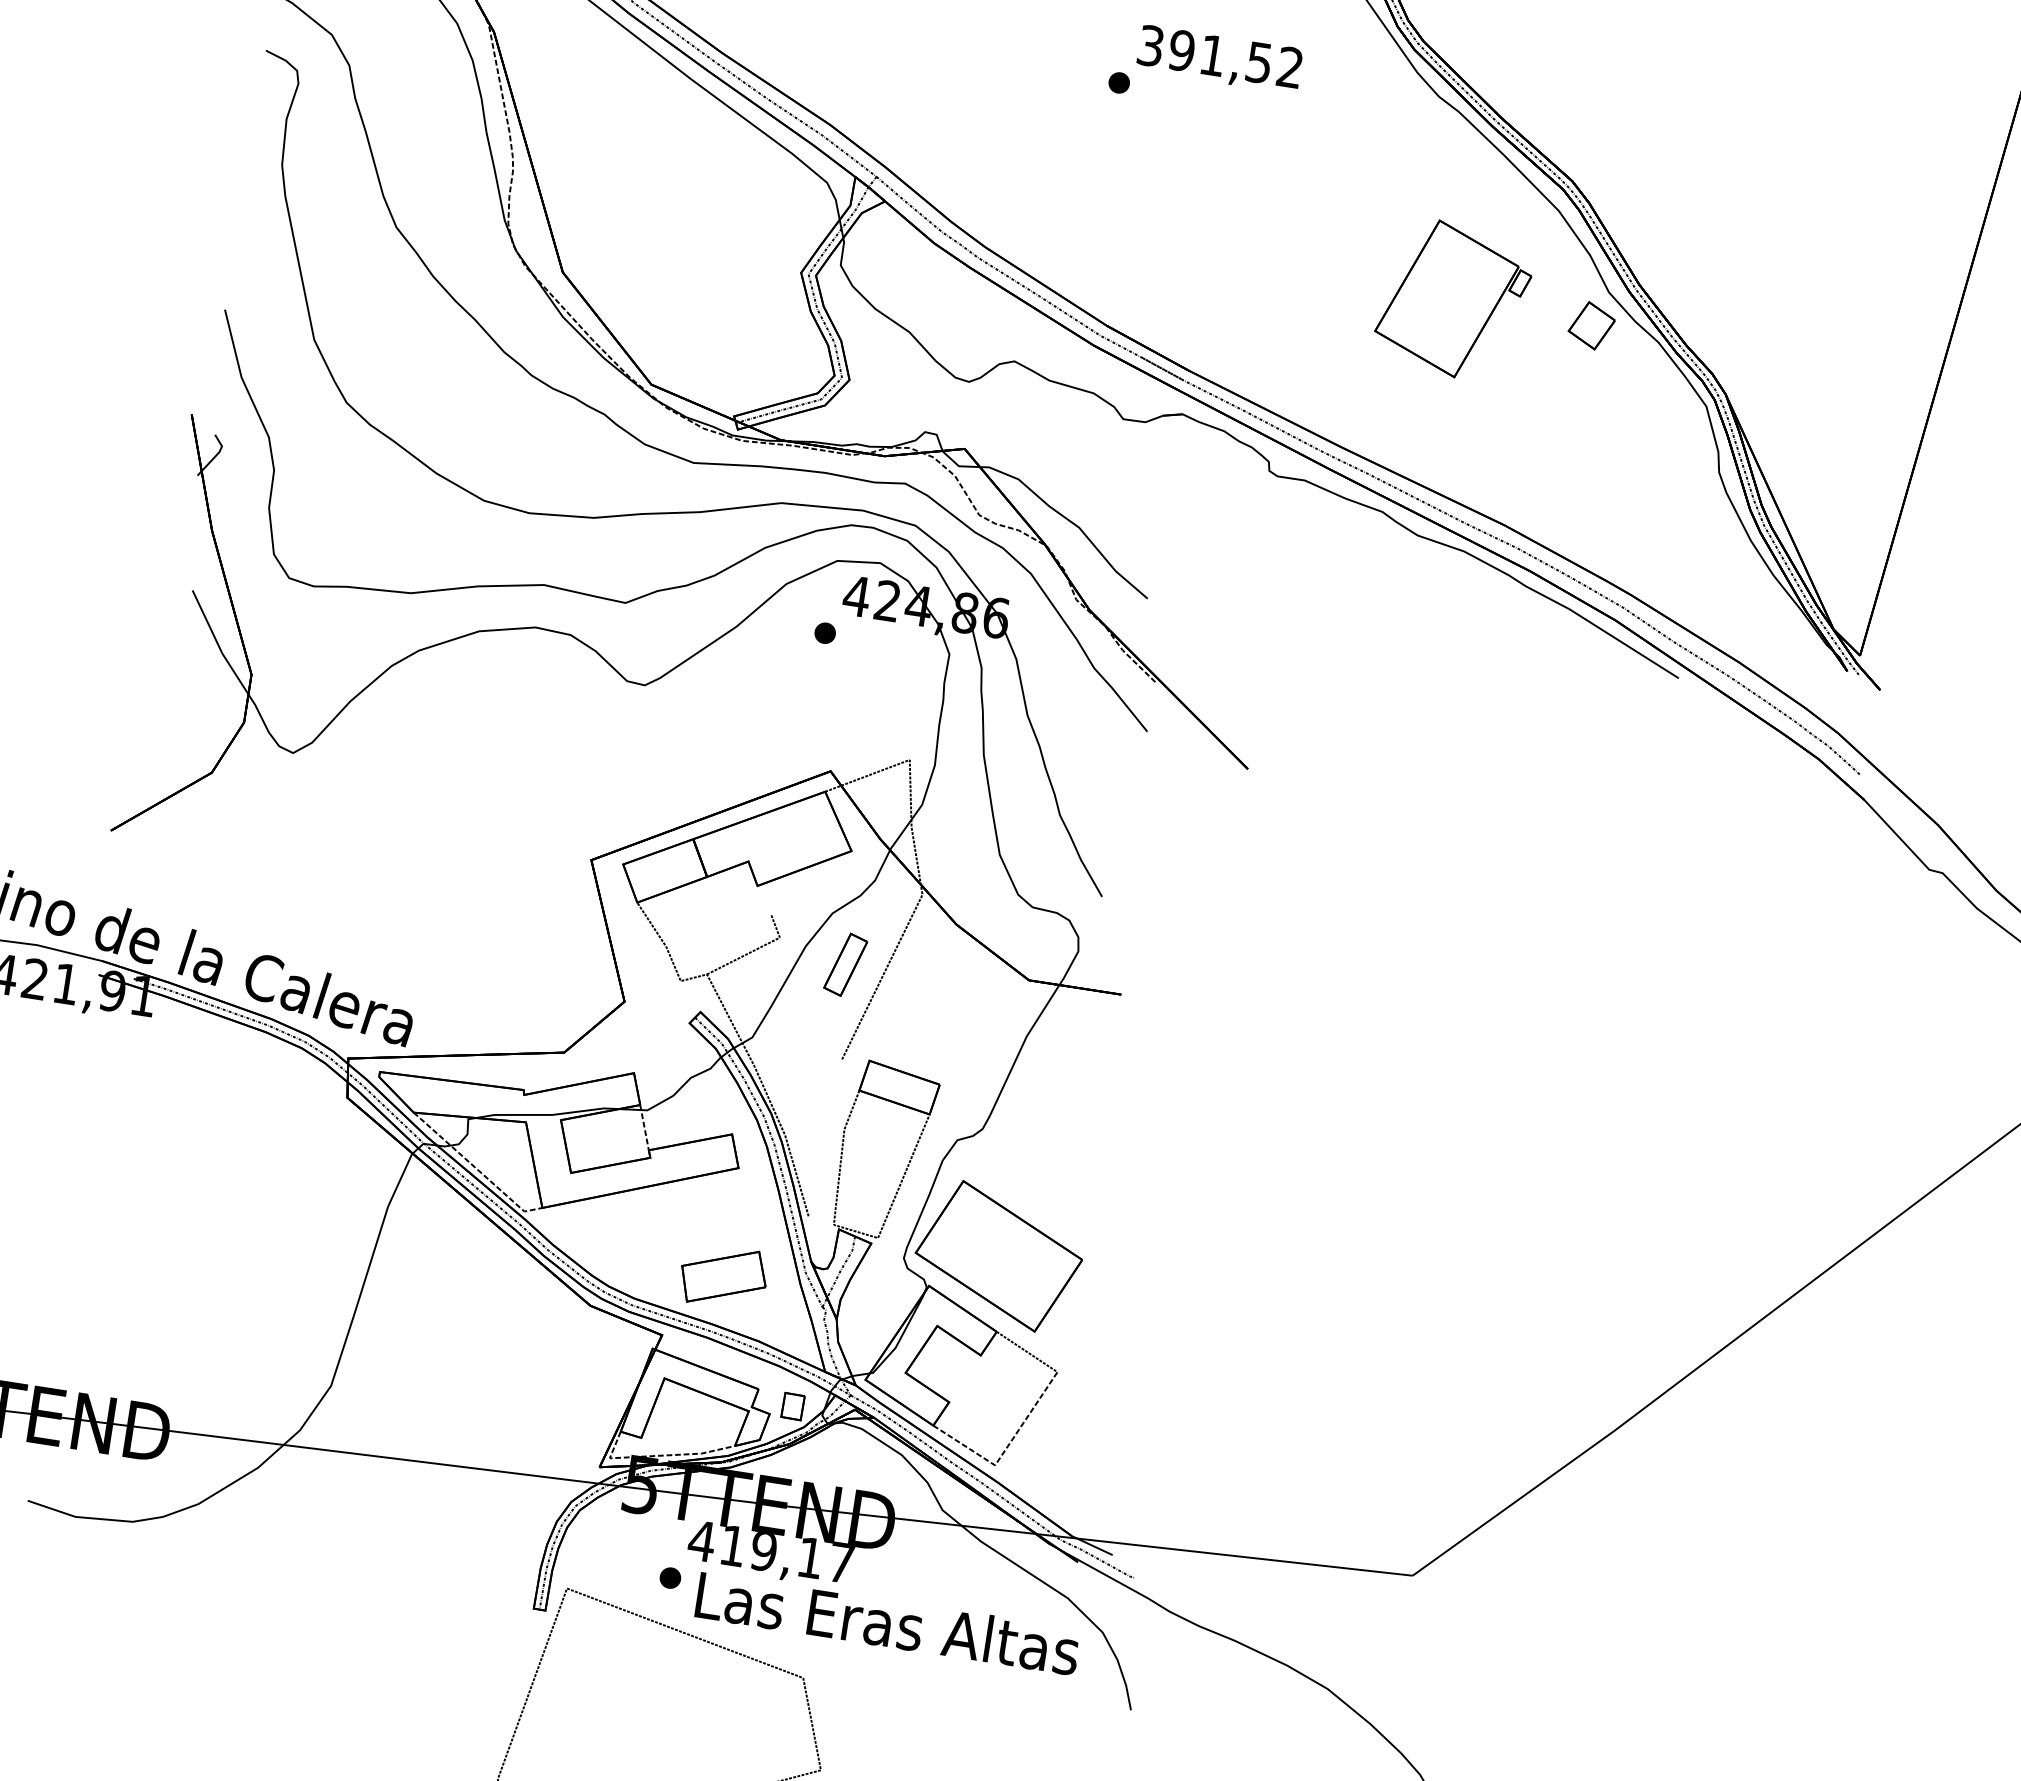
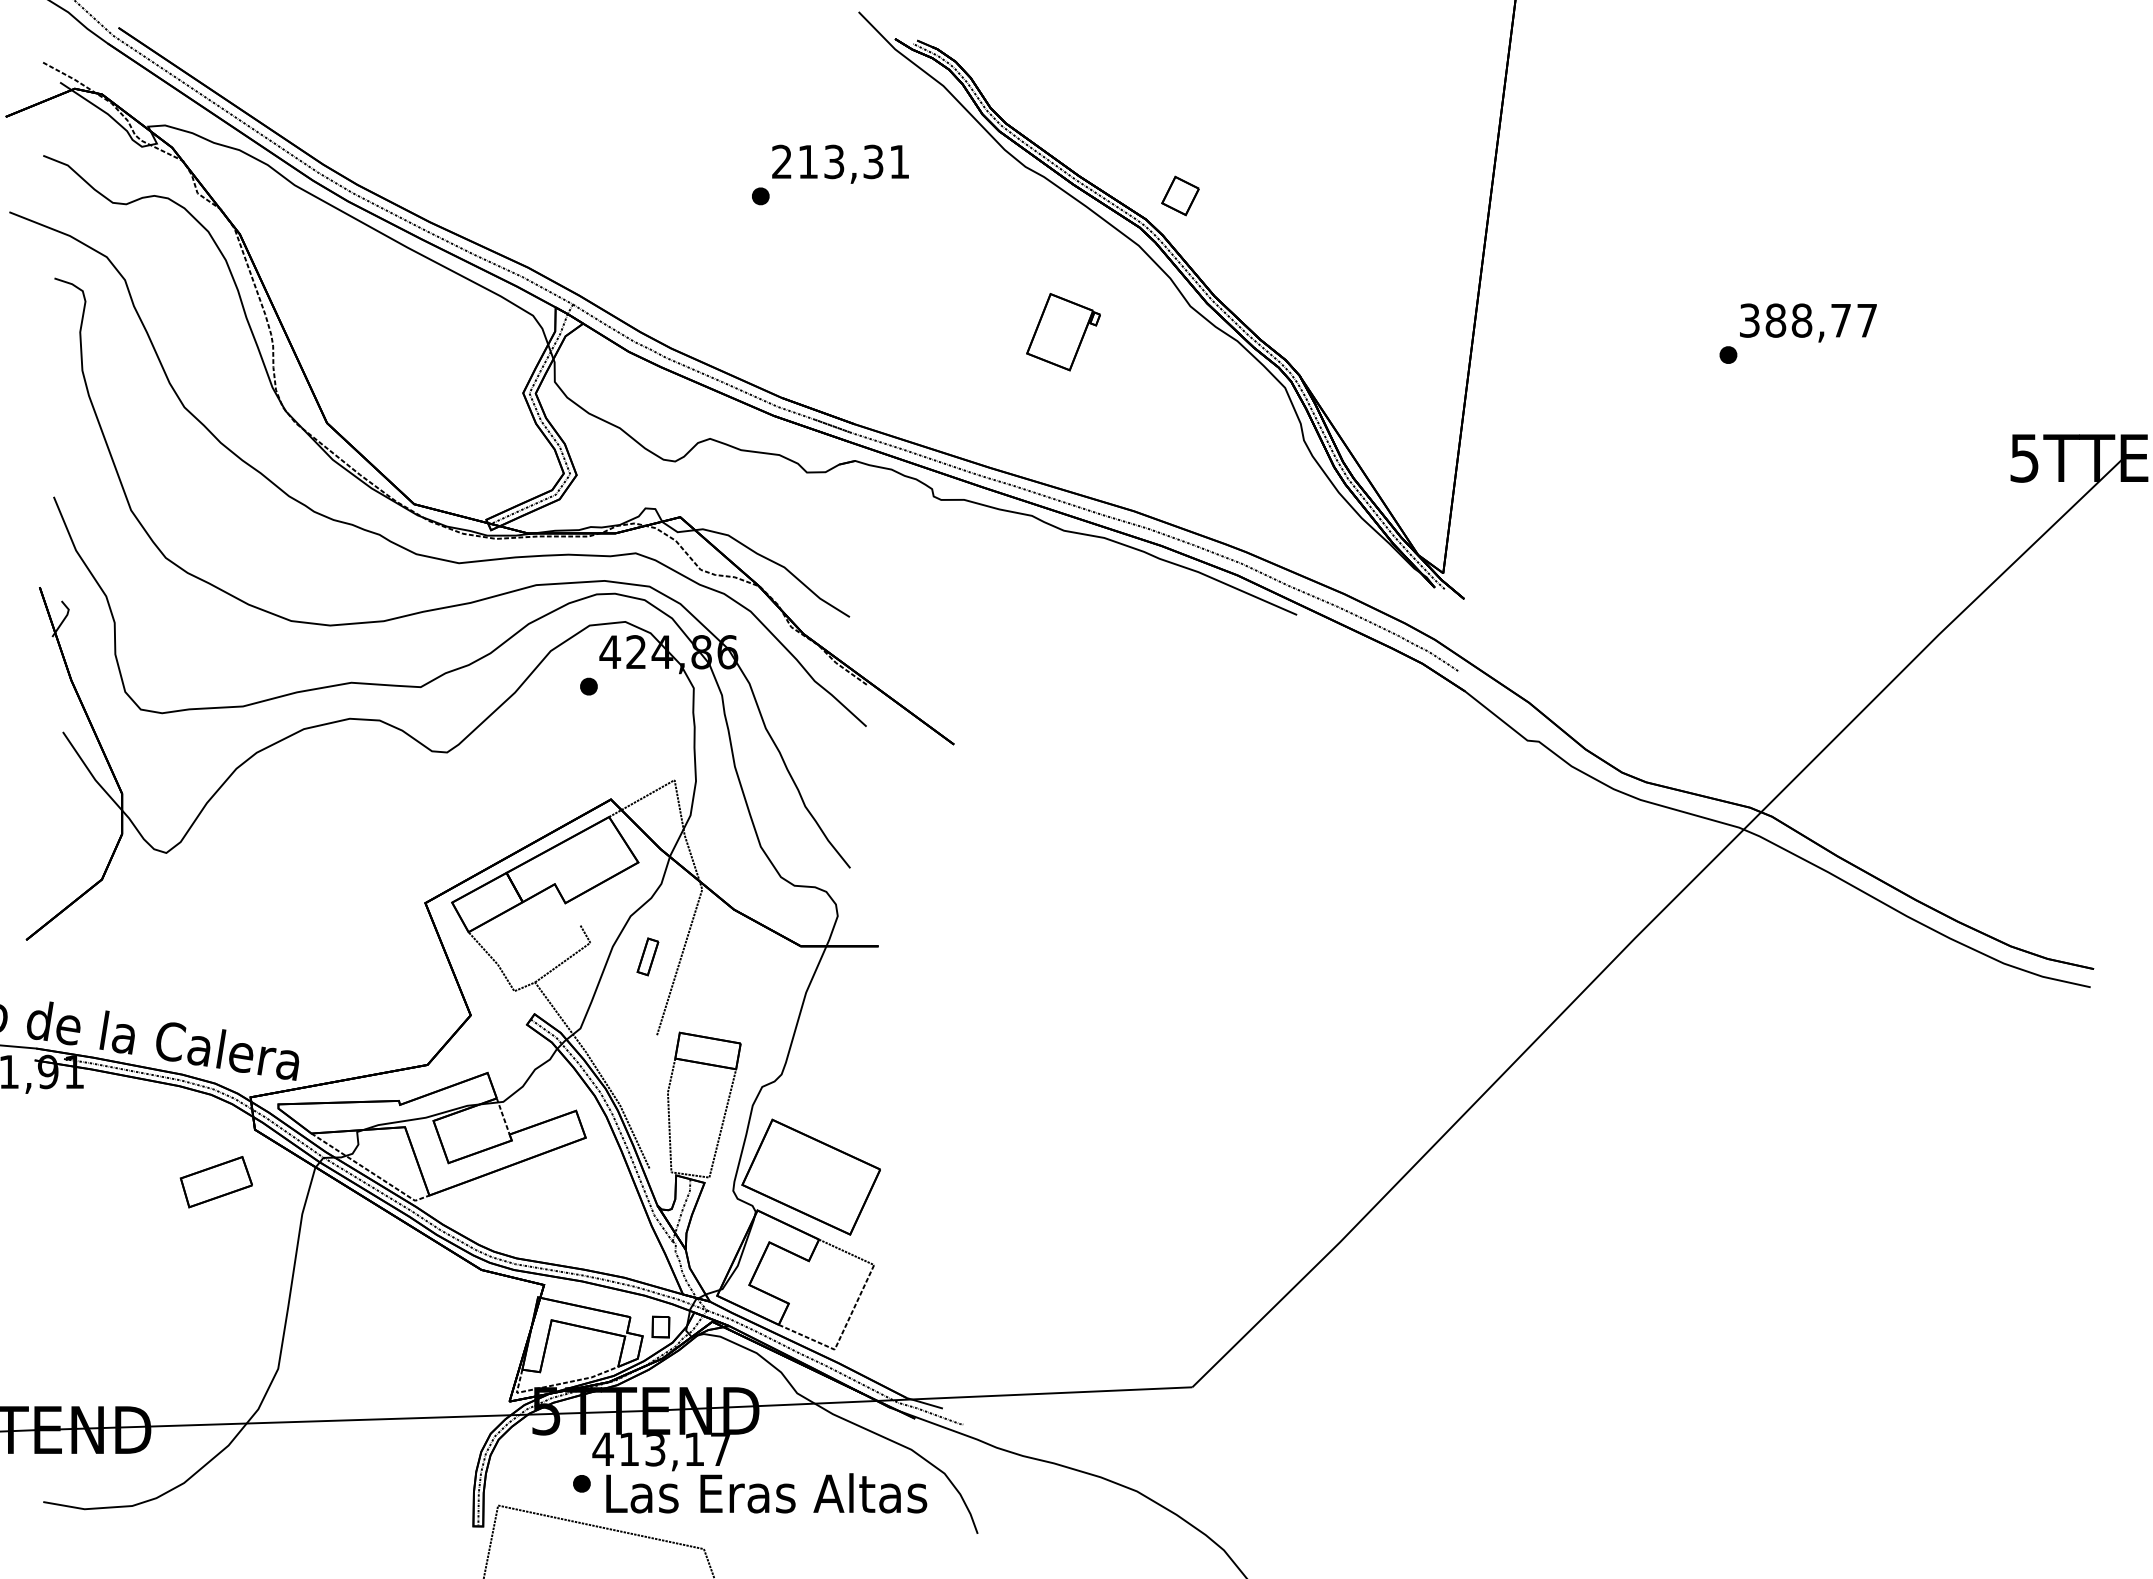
text: (1220, 56) -> (840, 161), 391,52 -> 213,31
part: (1453, 298) -> (1063, 331), size x0.6
part: (1591, 325) -> (1180, 195), moved
part: (845, 964) -> (647, 956), size x0.7
part: (722, 1277) -> (215, 1182), moved
text: (763, 1552) -> (655, 1450), 419,17 -> 413,17

